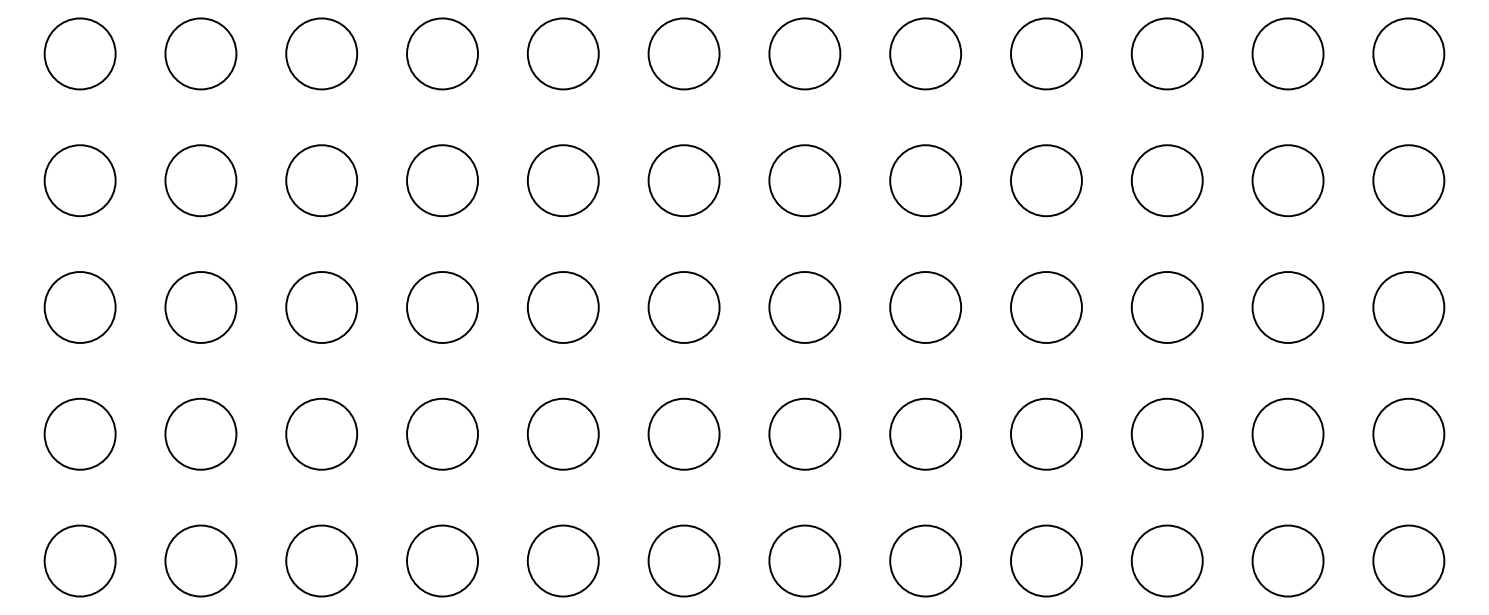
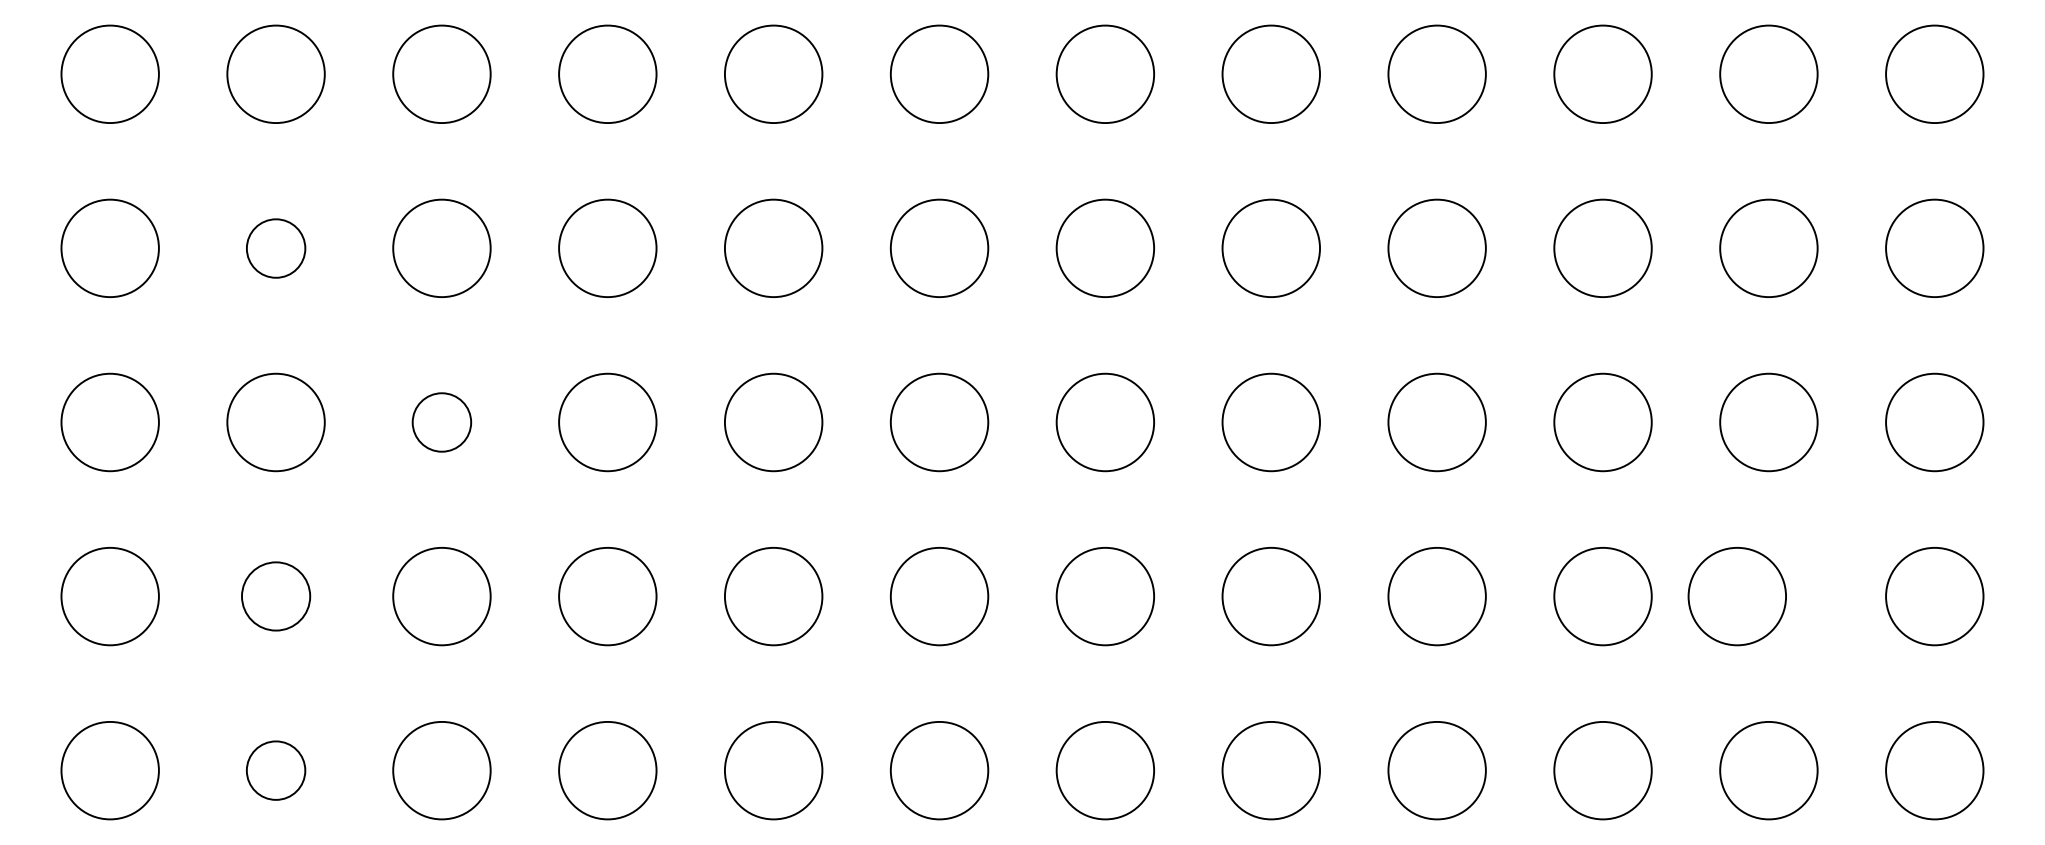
circle: (200, 180) -> (275, 248), size x0.6
circle: (321, 307) -> (441, 422), size x0.6
circle: (200, 433) -> (275, 595), size x0.7
circle: (1287, 433) -> (1736, 595), moved
circle: (200, 560) -> (275, 769), size x0.6

